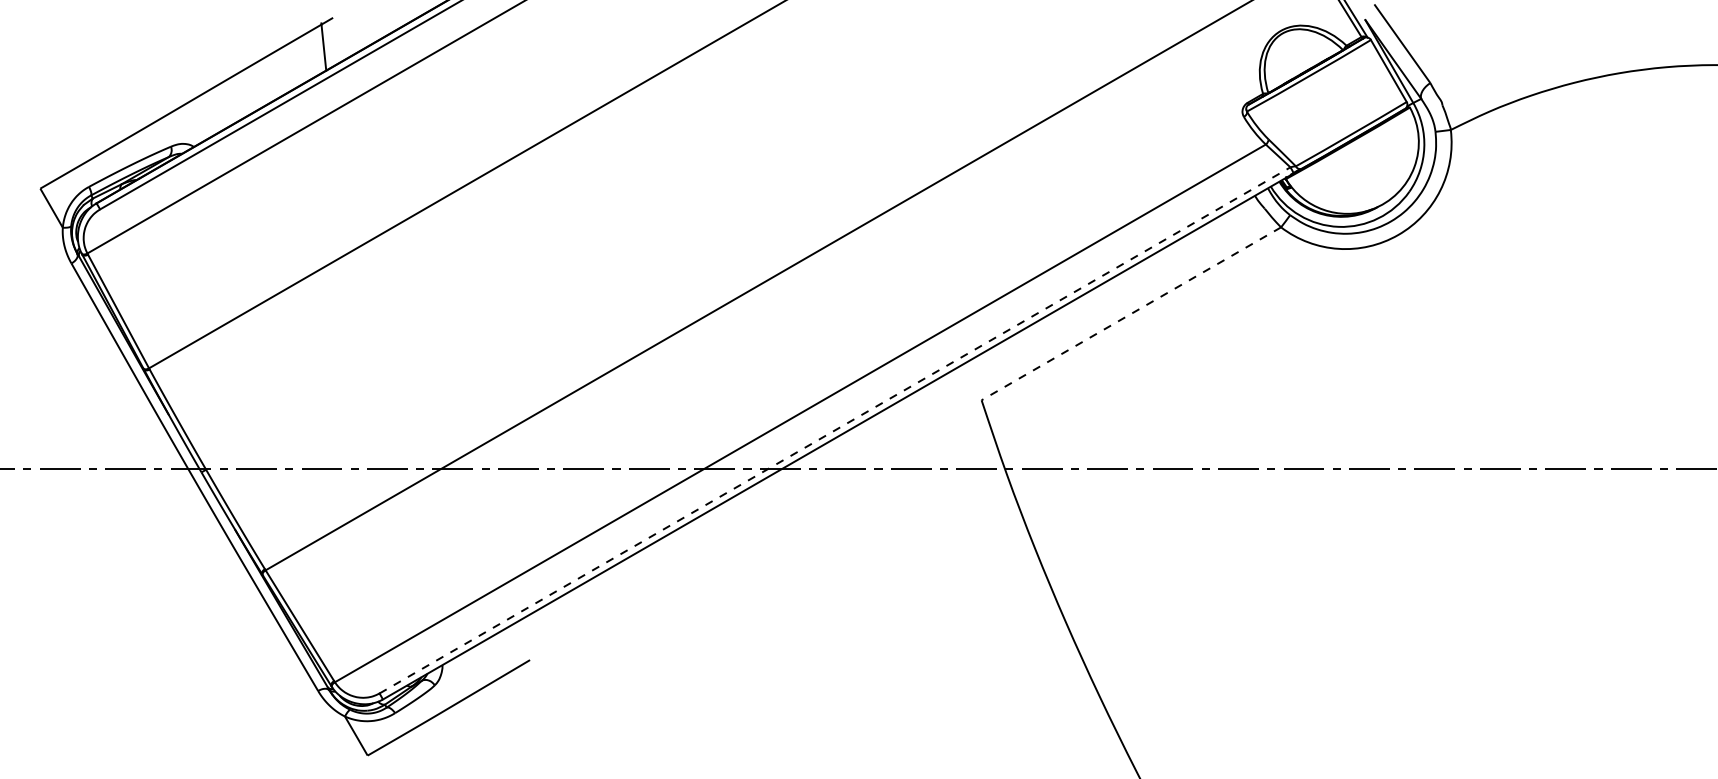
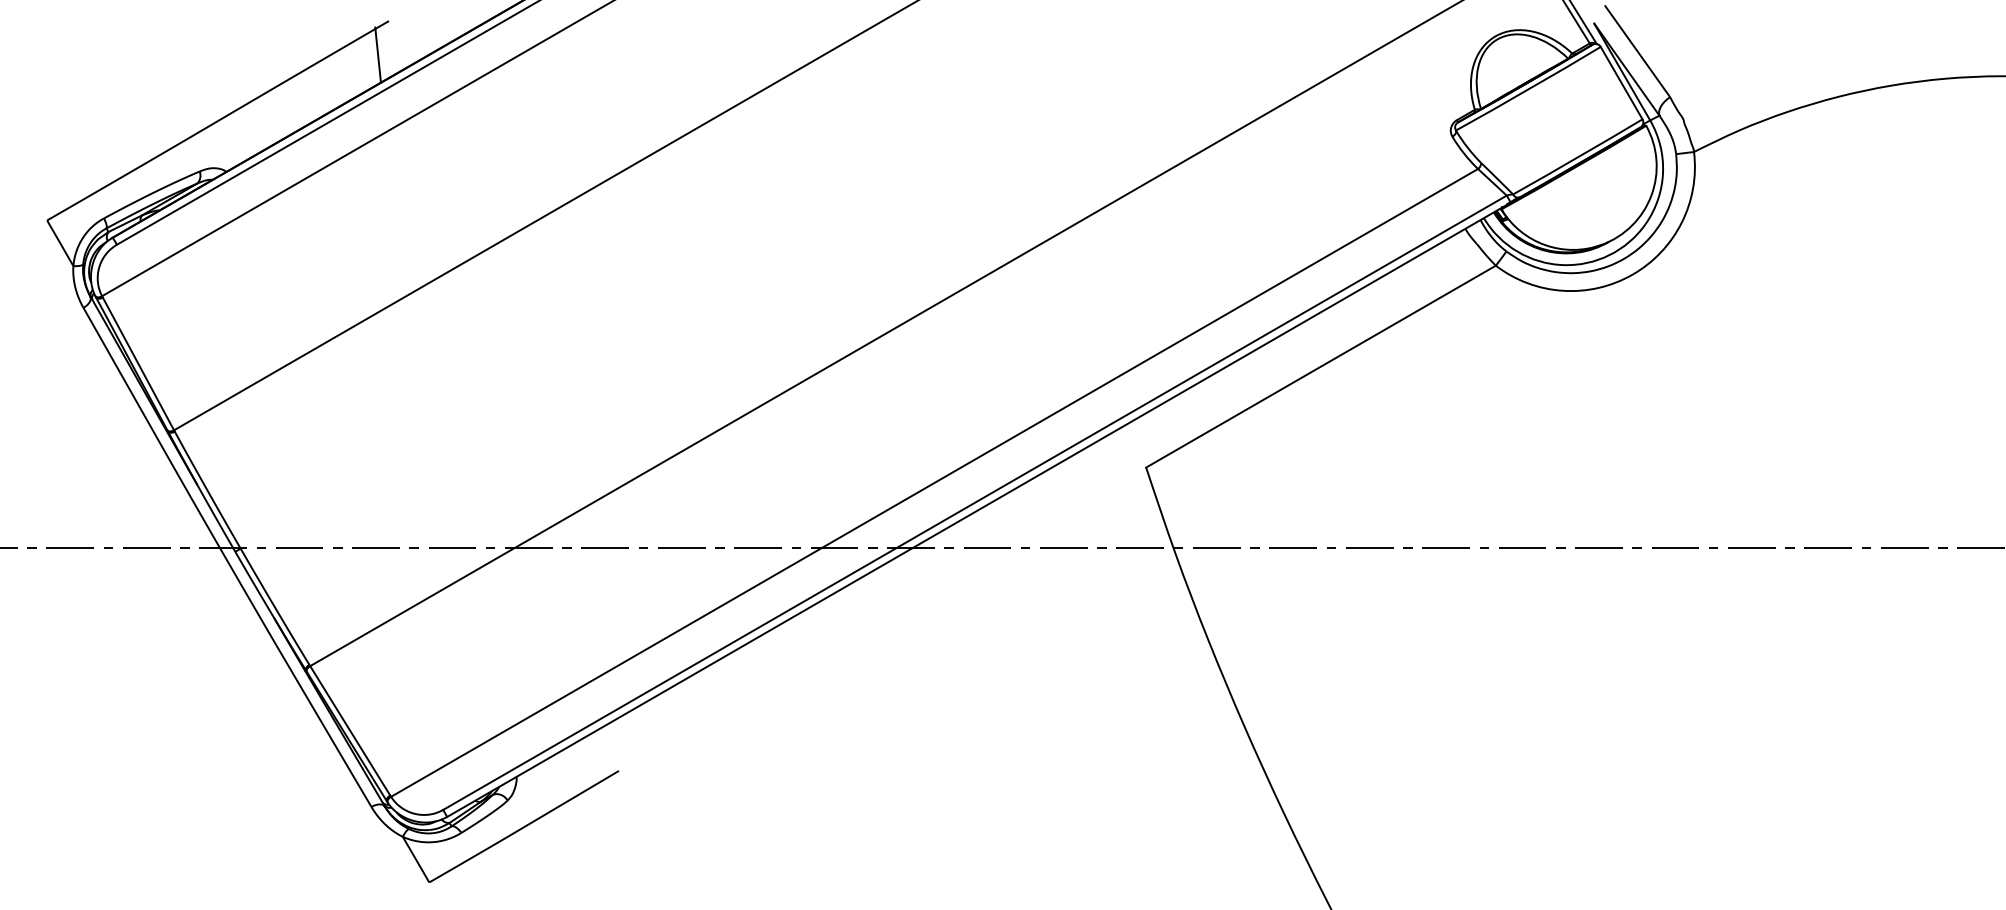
line: (1131, 313) -> (1321, 366), dashed -> solid
line: (834, 430) -> (974, 502), dashed -> solid

